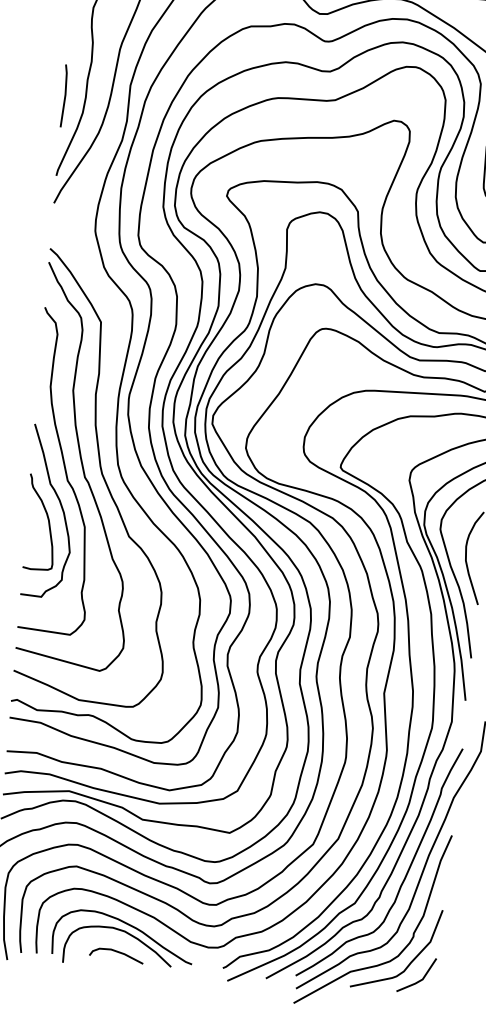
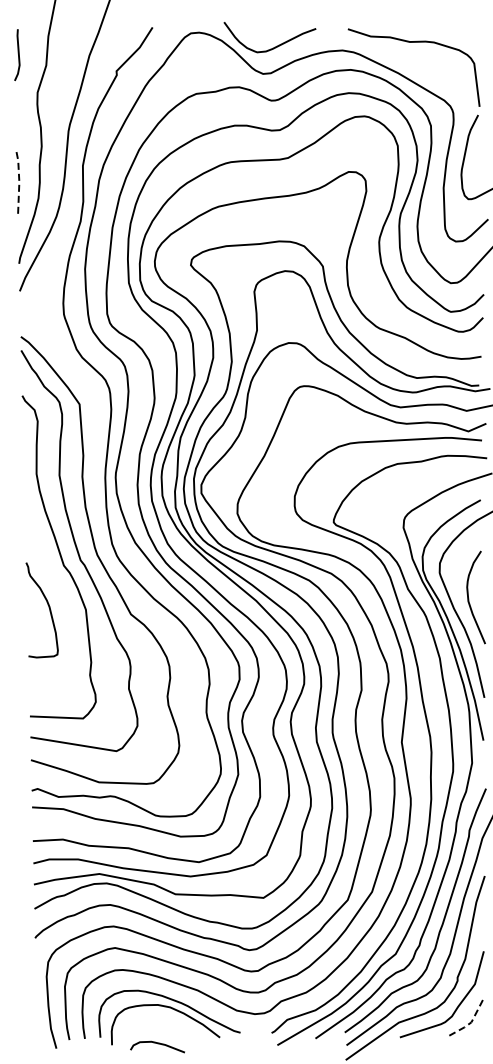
line: (65, 95) -> (19, 182), solid -> dashed
curve: (61, 508) -> (60, 593), removed
curve: (116, 952) -> (157, 1044), moved
line: (420, 980) -> (469, 1023), solid -> dashed

